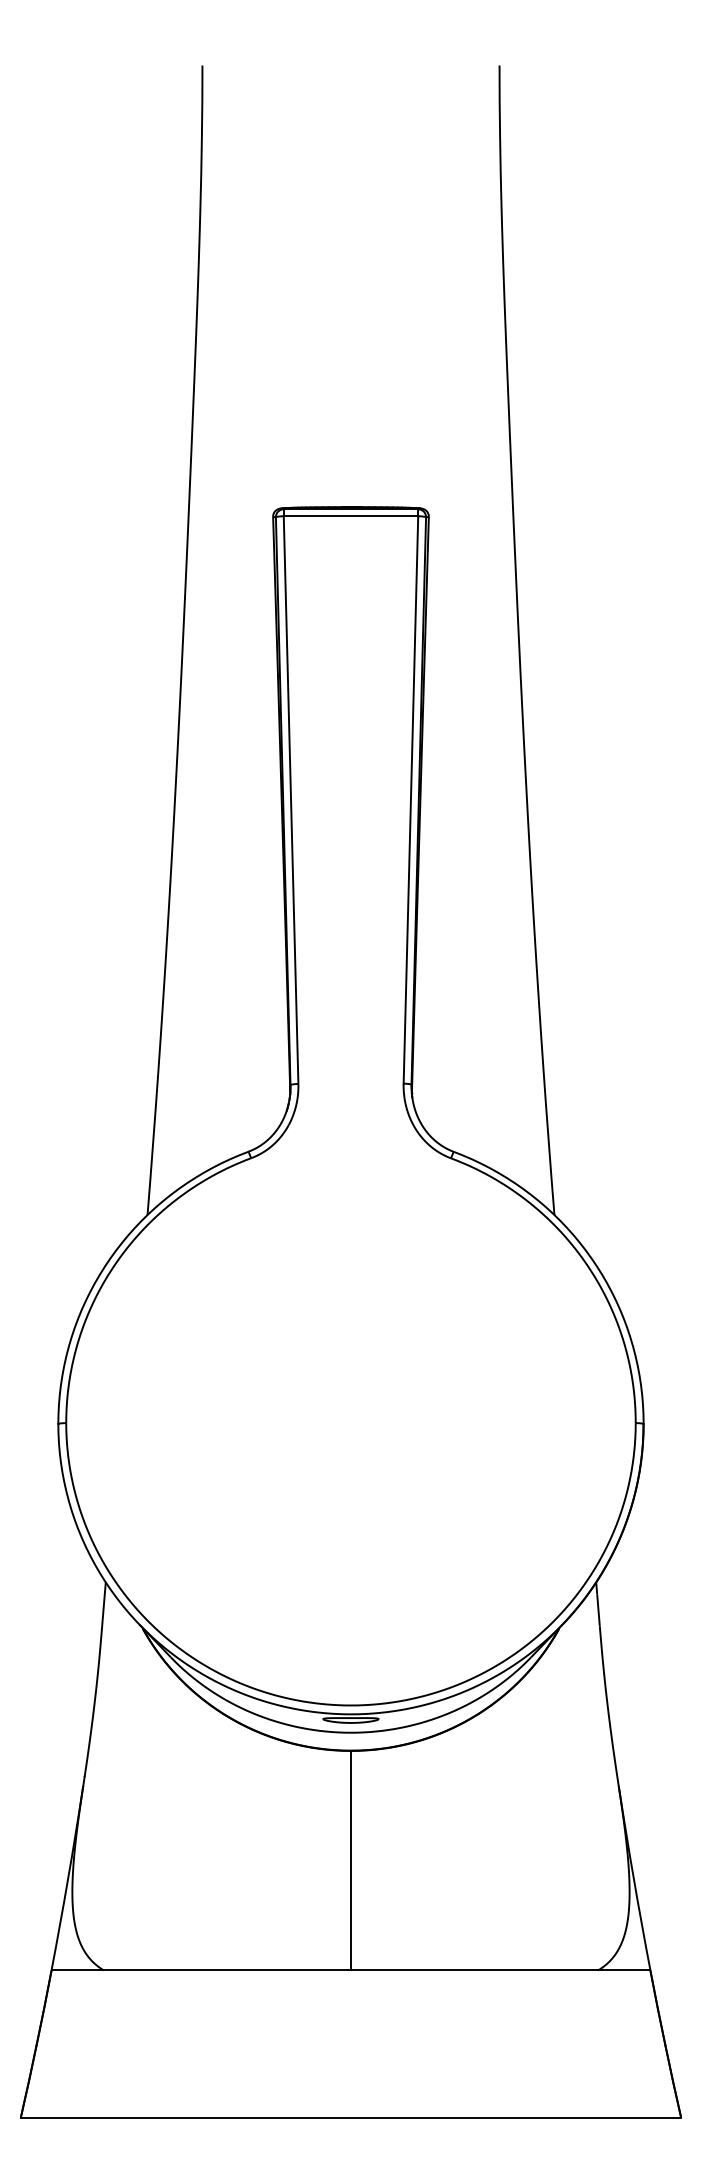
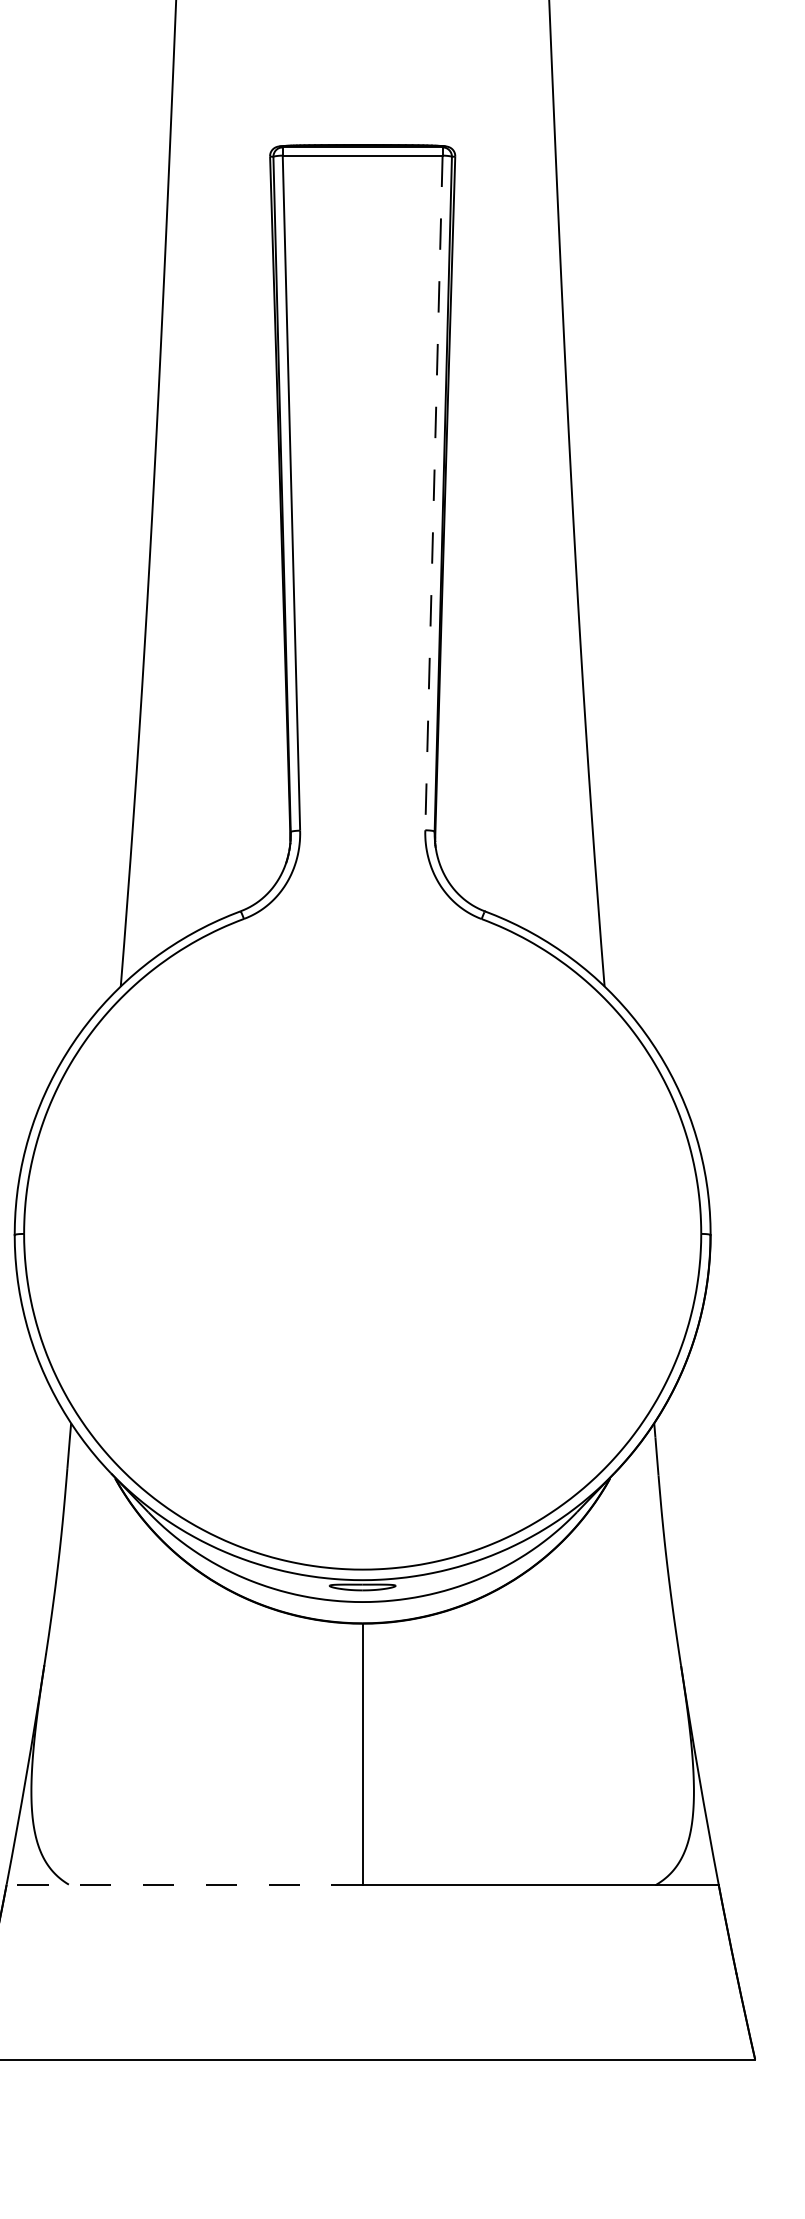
line: (410, 799) -> (433, 492), solid -> dashed
line: (201, 1970) -> (184, 1884), solid -> dashed

